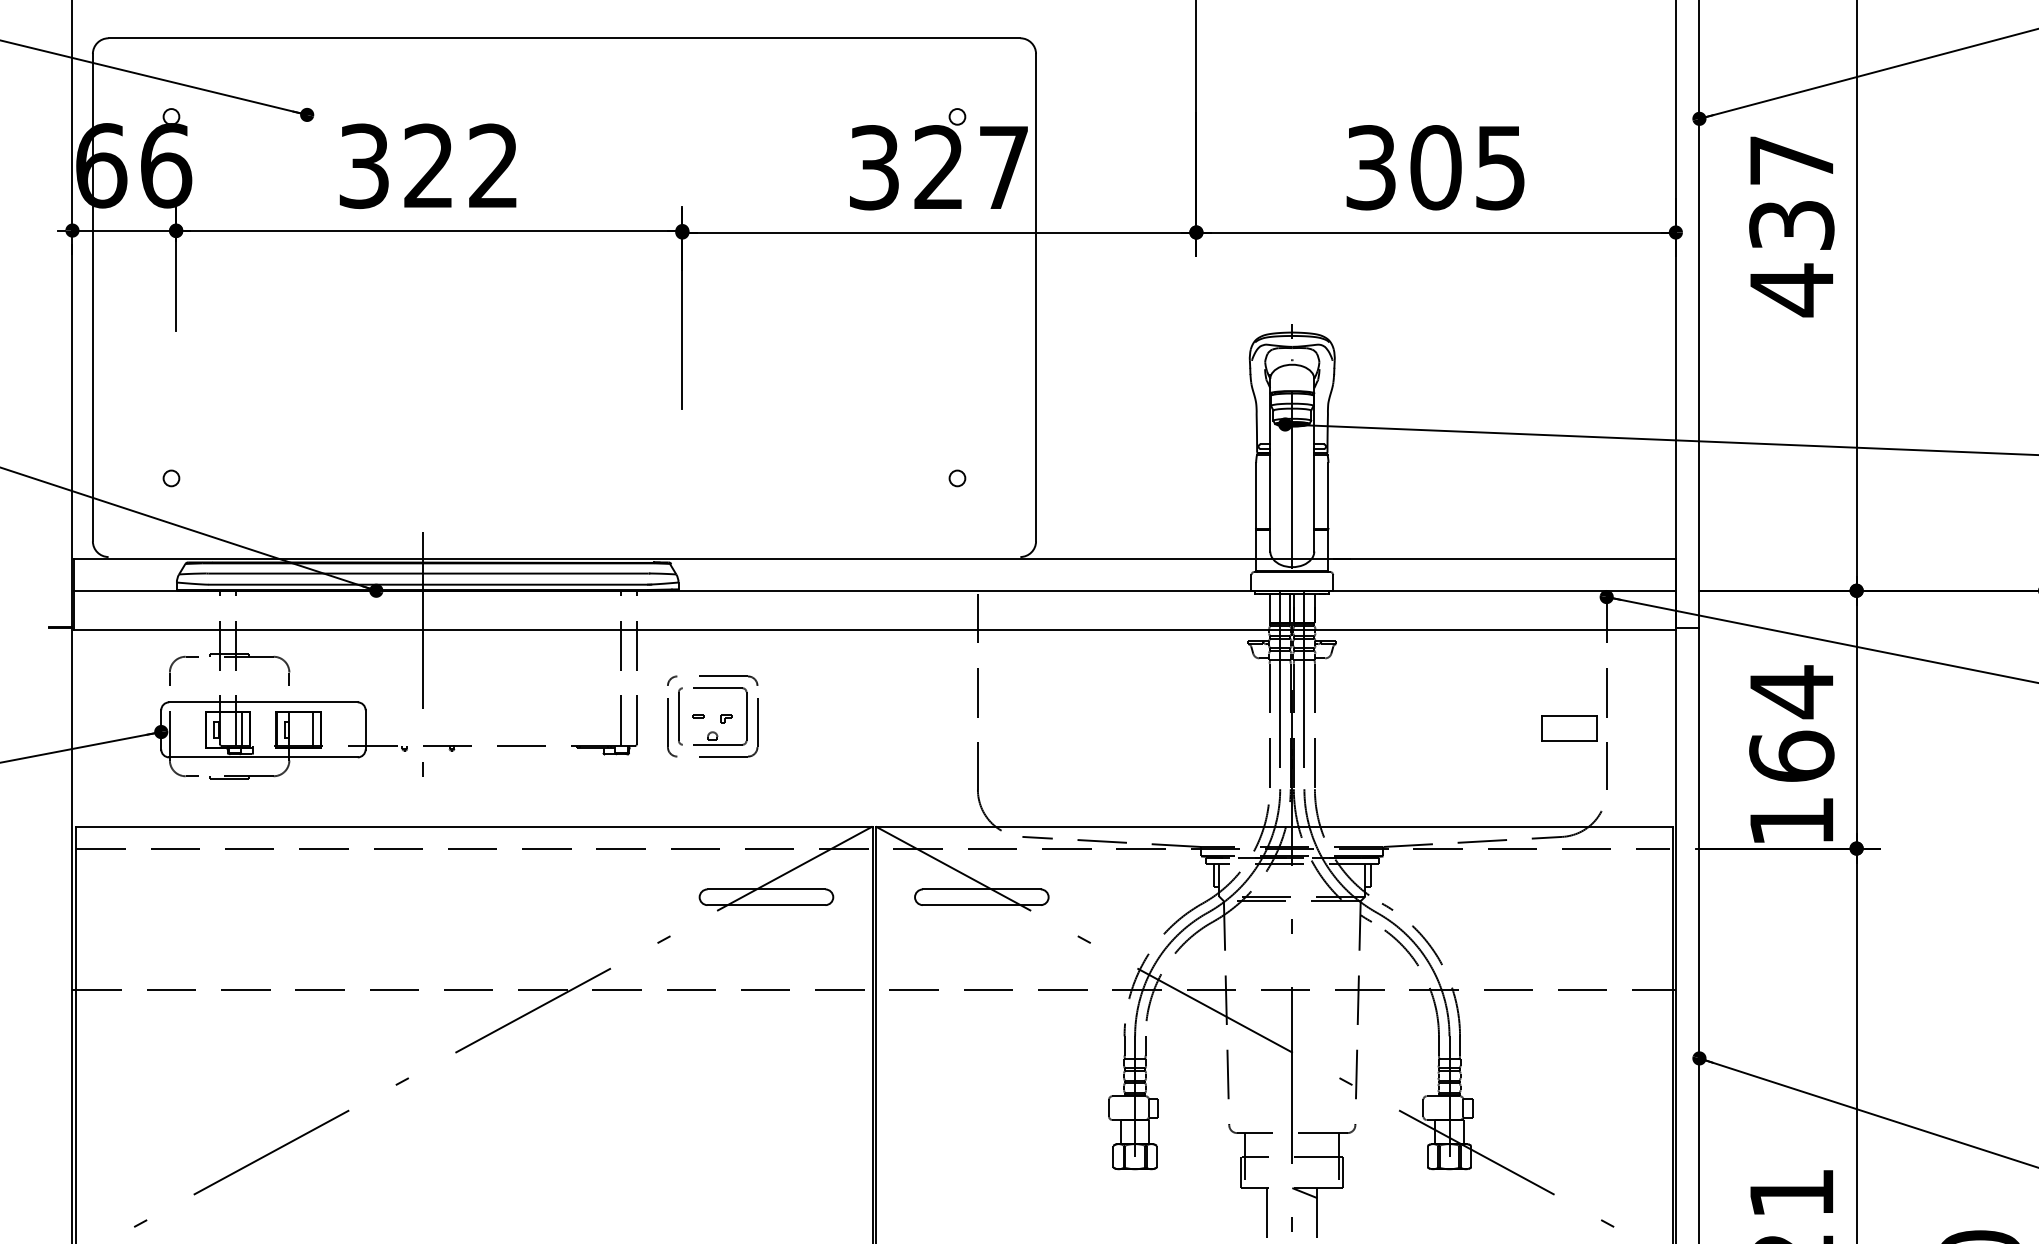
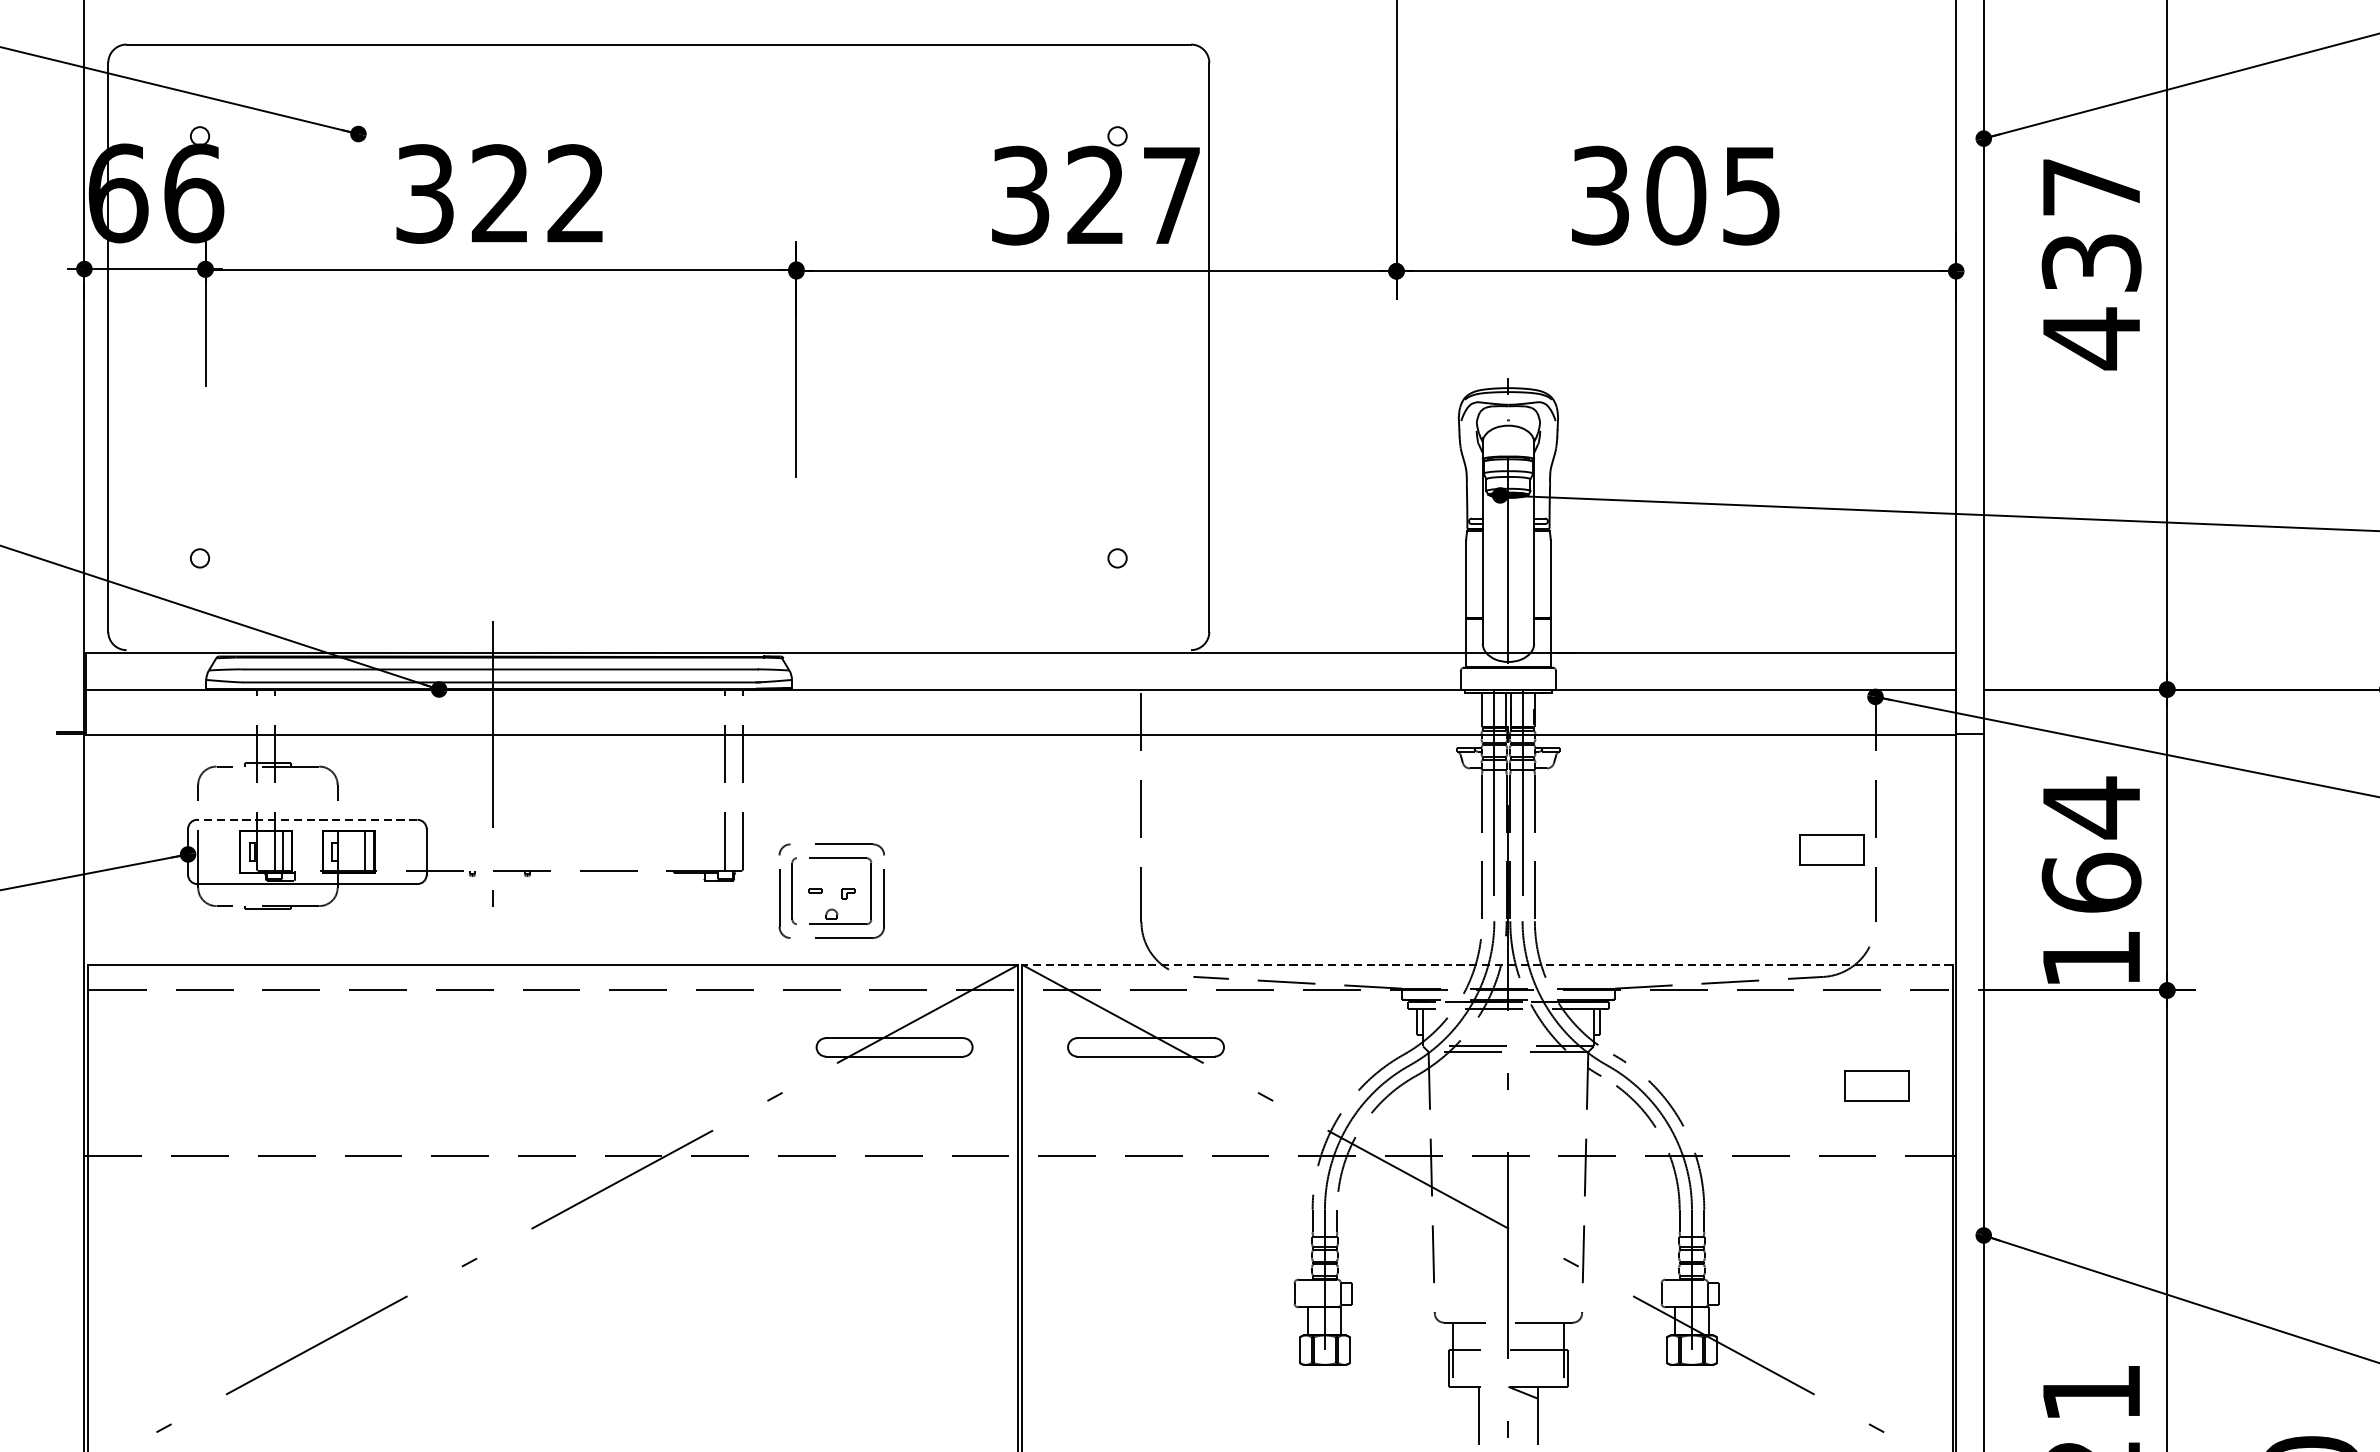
line: (262, 702) -> (306, 819), solid -> dashed
part: (704, 716) -> (822, 891), moved
line: (1273, 826) -> (1486, 964), solid -> dashed
part: (1607, 930) -> (1876, 1086), added

